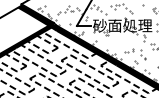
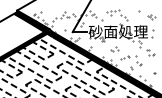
part: (118, 43) -> (114, 49), added

